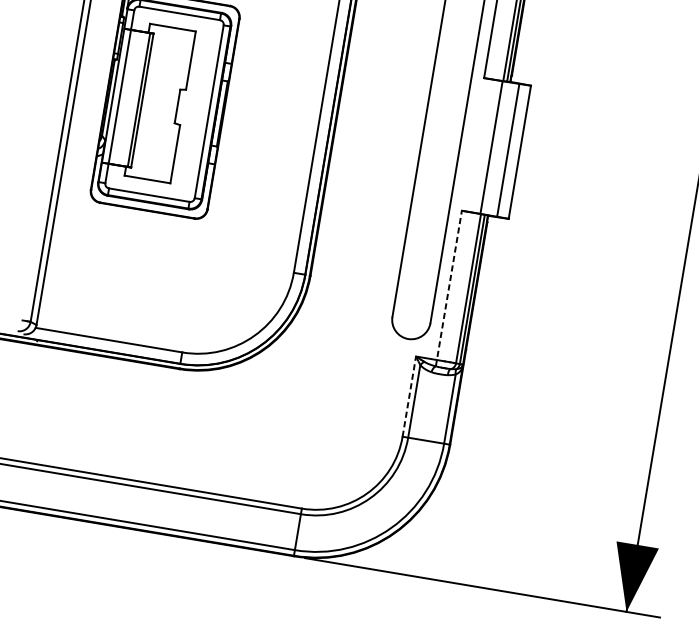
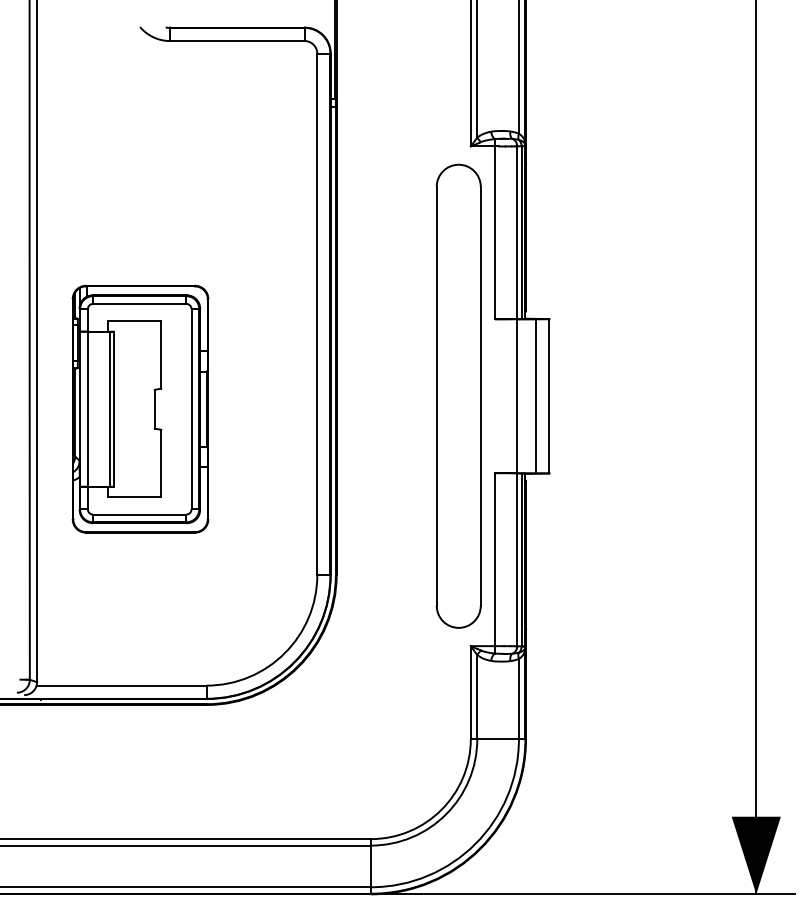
line: (449, 287) -> (495, 562), dashed -> solid
line: (409, 396) -> (470, 692), dashed -> solid

